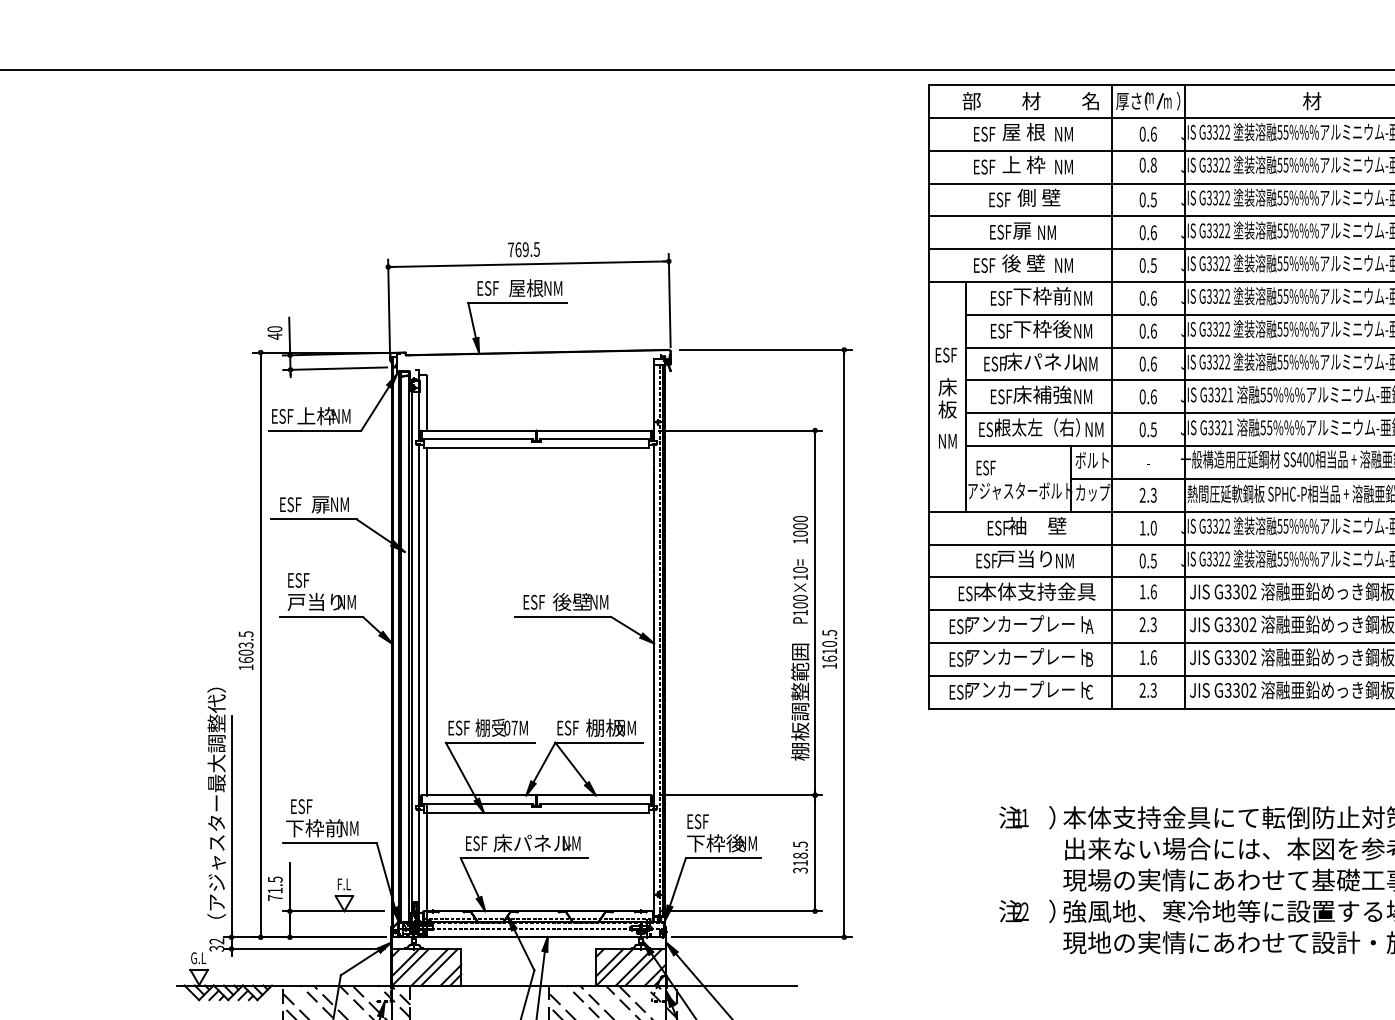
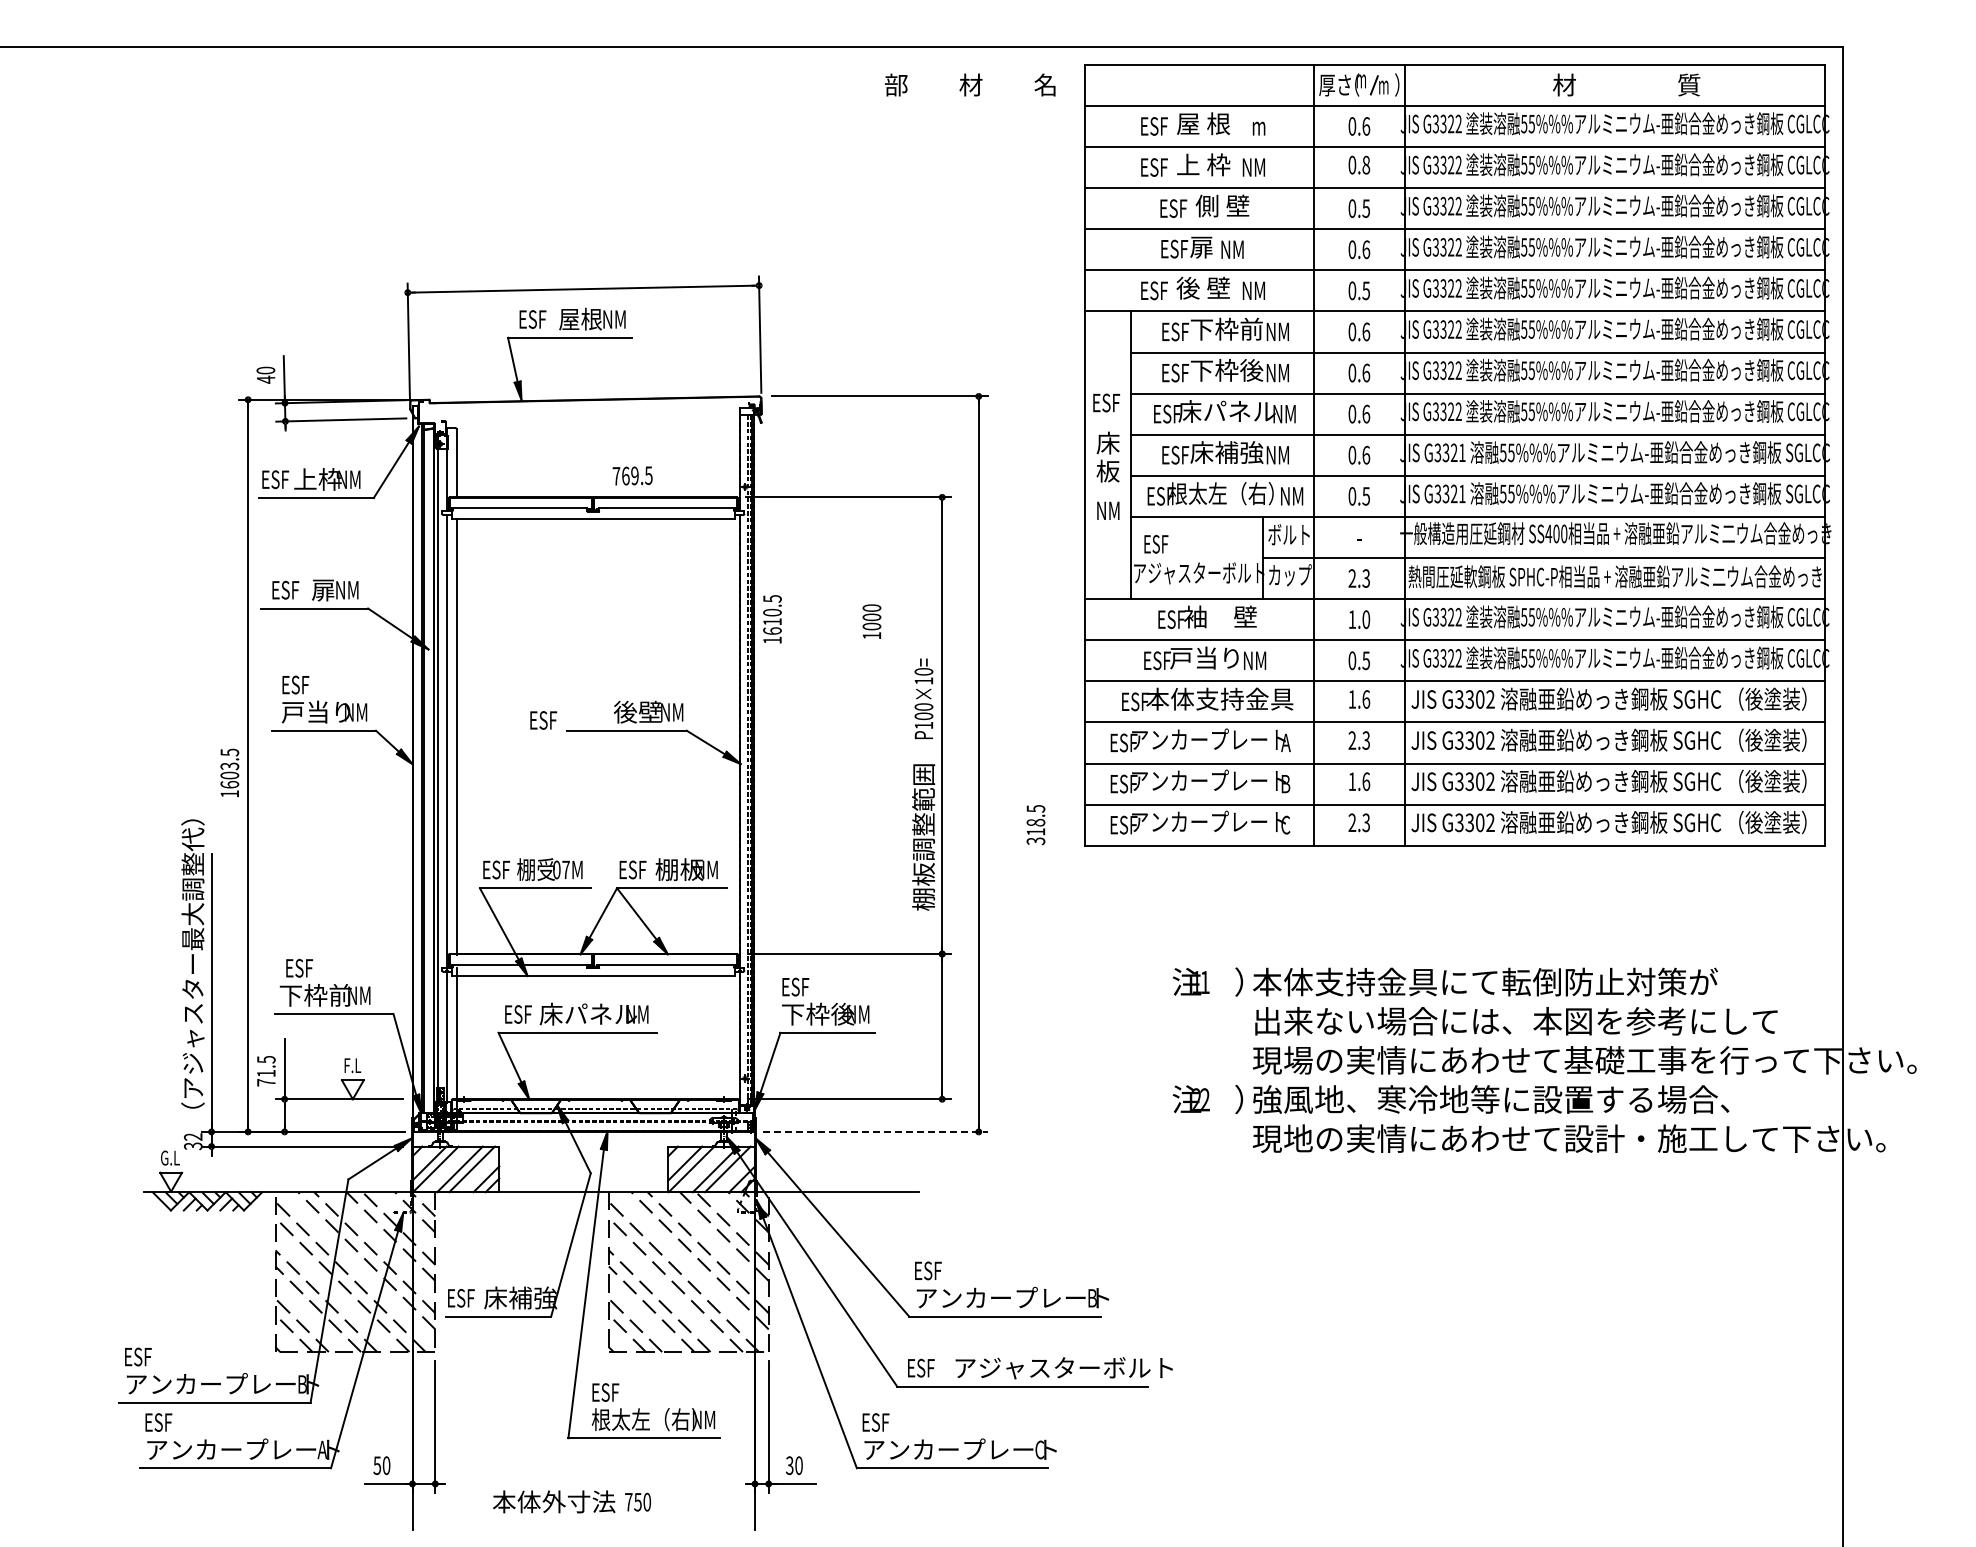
text: (1030, 100) -> (970, 84), moved
text: (1063, 134) -> (1253, 126), NM -> m
text: (523, 249) -> (632, 475), moved
text: (800, 529) -> (871, 621), moved
text: (534, 602) -> (543, 720), moved
text: (829, 649) -> (772, 619), moved
text: (800, 857) -> (1035, 825), moved
line: (761, 936) -> (875, 1131), solid -> dashed

